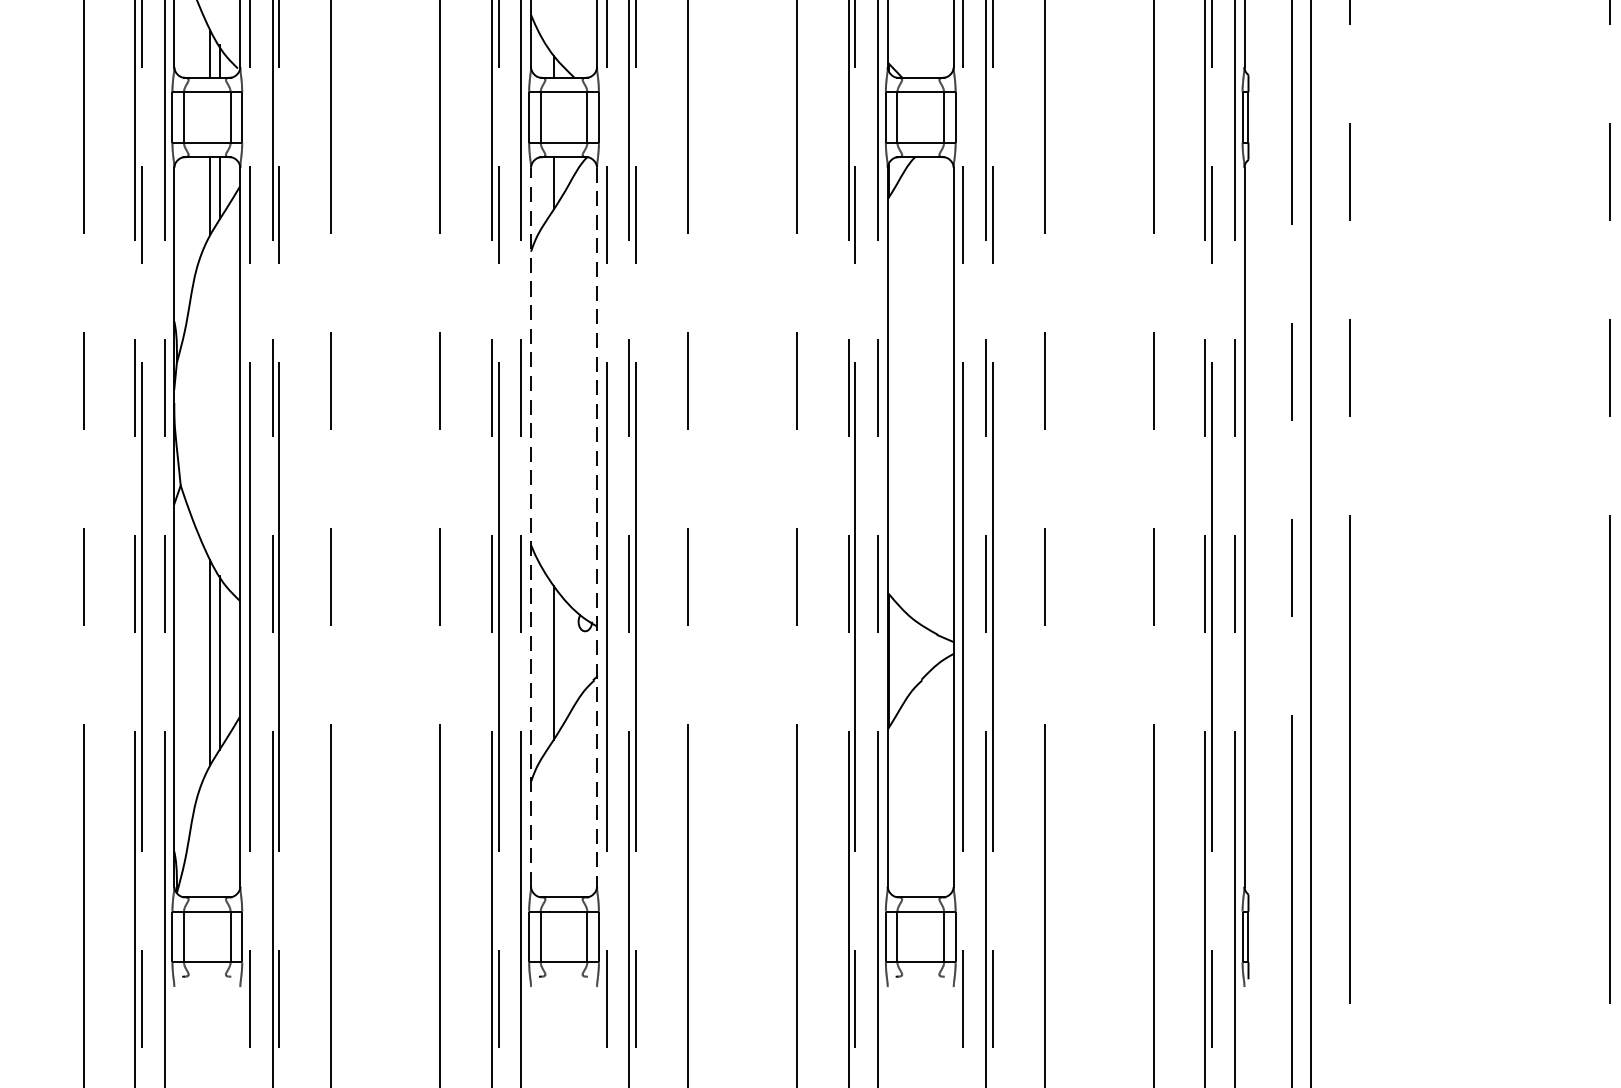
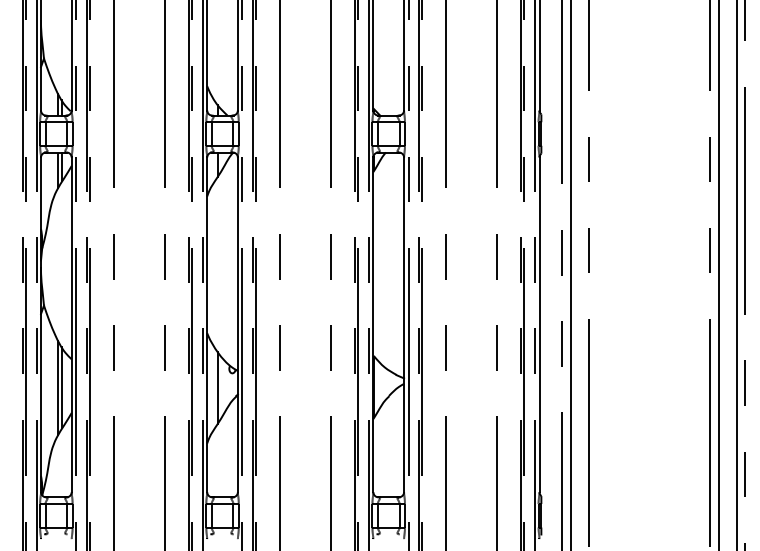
line: (531, 526) -> (207, 324), dashed -> solid
line: (596, 526) -> (237, 324), dashed -> solid

